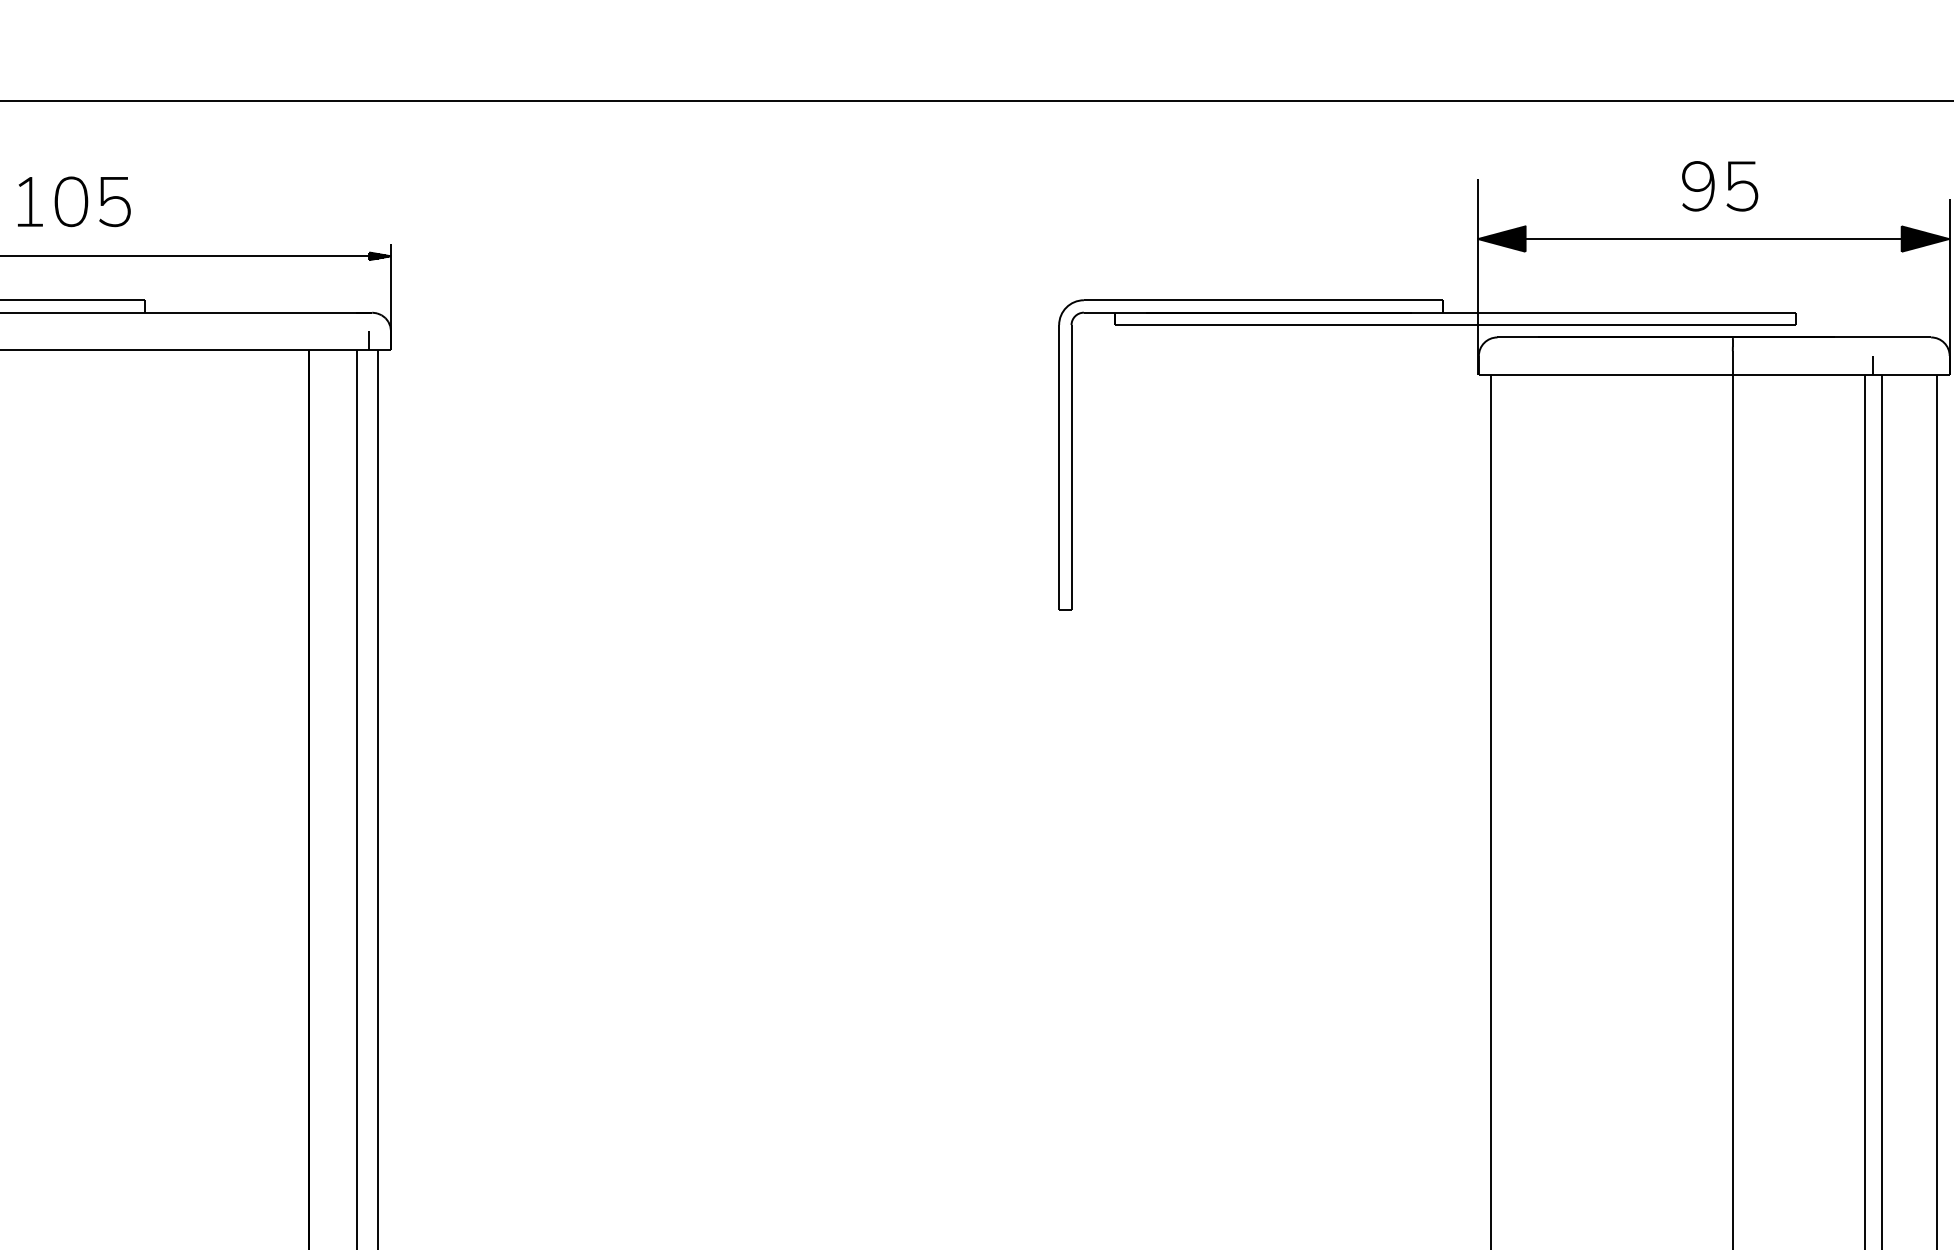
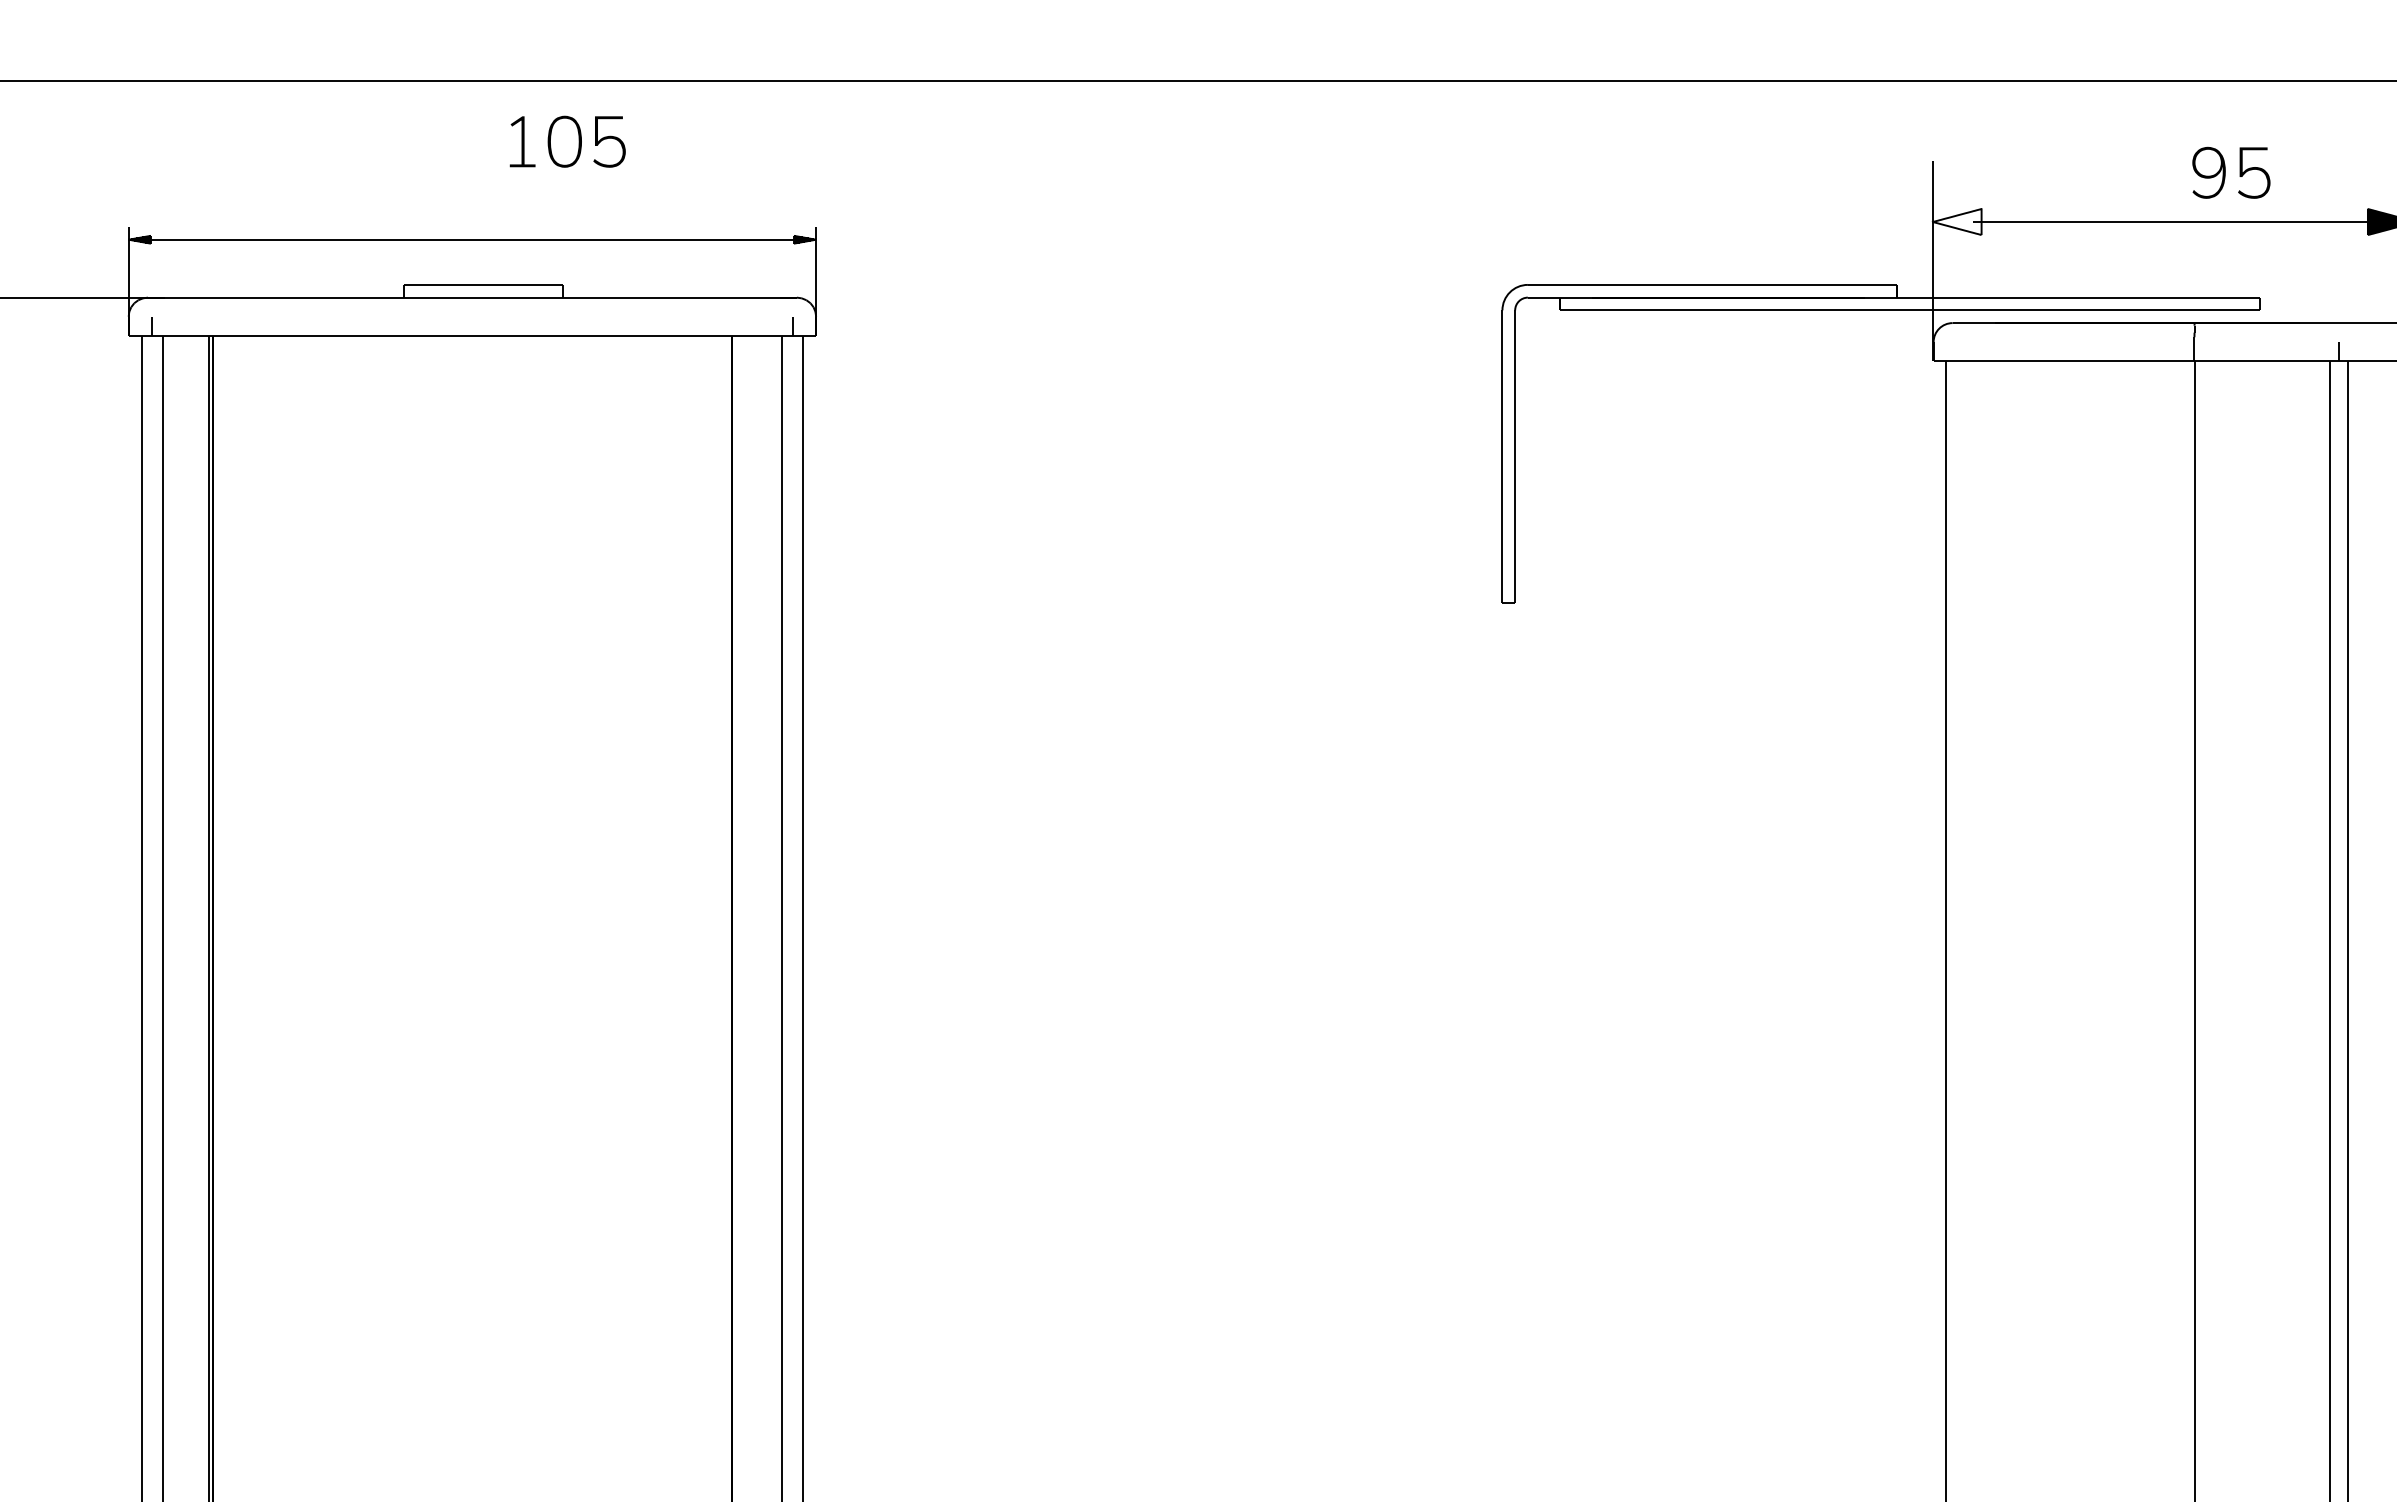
text: (1720, 185) -> (2231, 172), moved
text: (74, 201) -> (567, 141), moved
fill: (1501, 238) -> (1956, 221), removed

